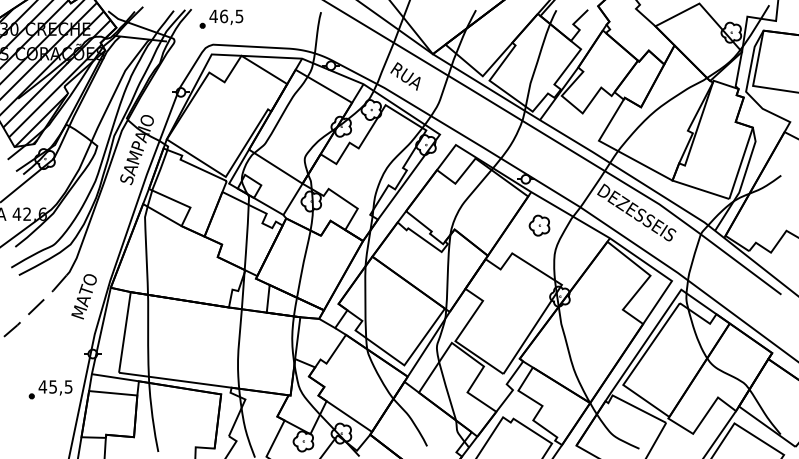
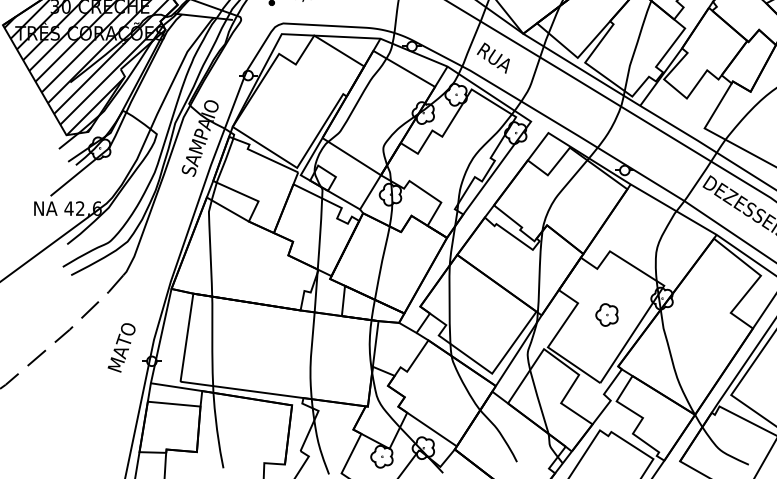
part: (539, 225) -> (606, 314), moved
text: (83, 296) -> (120, 347), moved
part: (50, 389) -> (105, 400), removed

